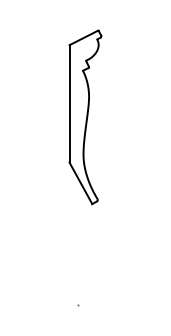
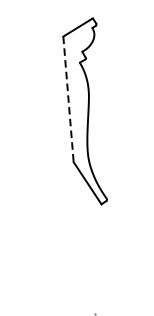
line: (69, 103) -> (68, 98), solid -> dashed

